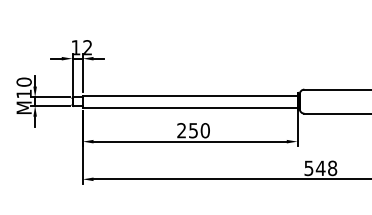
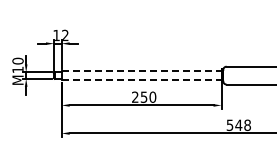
line: (190, 96) -> (141, 71), solid -> dashed
line: (190, 108) -> (141, 80), solid -> dashed

